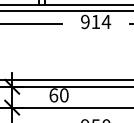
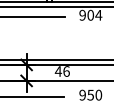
text: (95, 20) -> (90, 14), 914 -> 904
text: (57, 95) -> (61, 71), 60 -> 46

